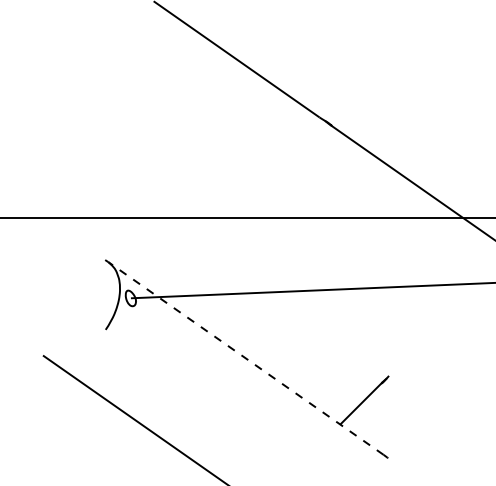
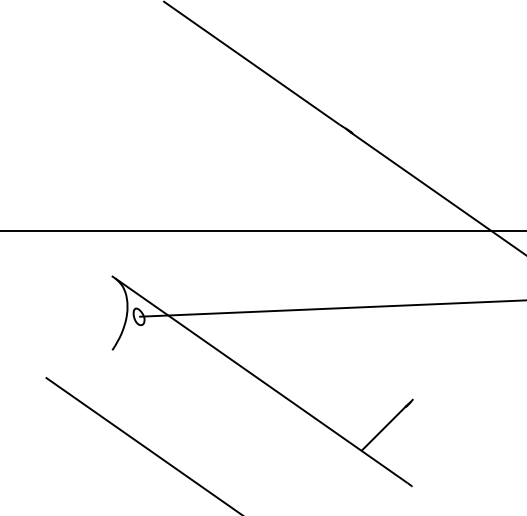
line: (246, 358) -> (261, 380), dashed -> solid

